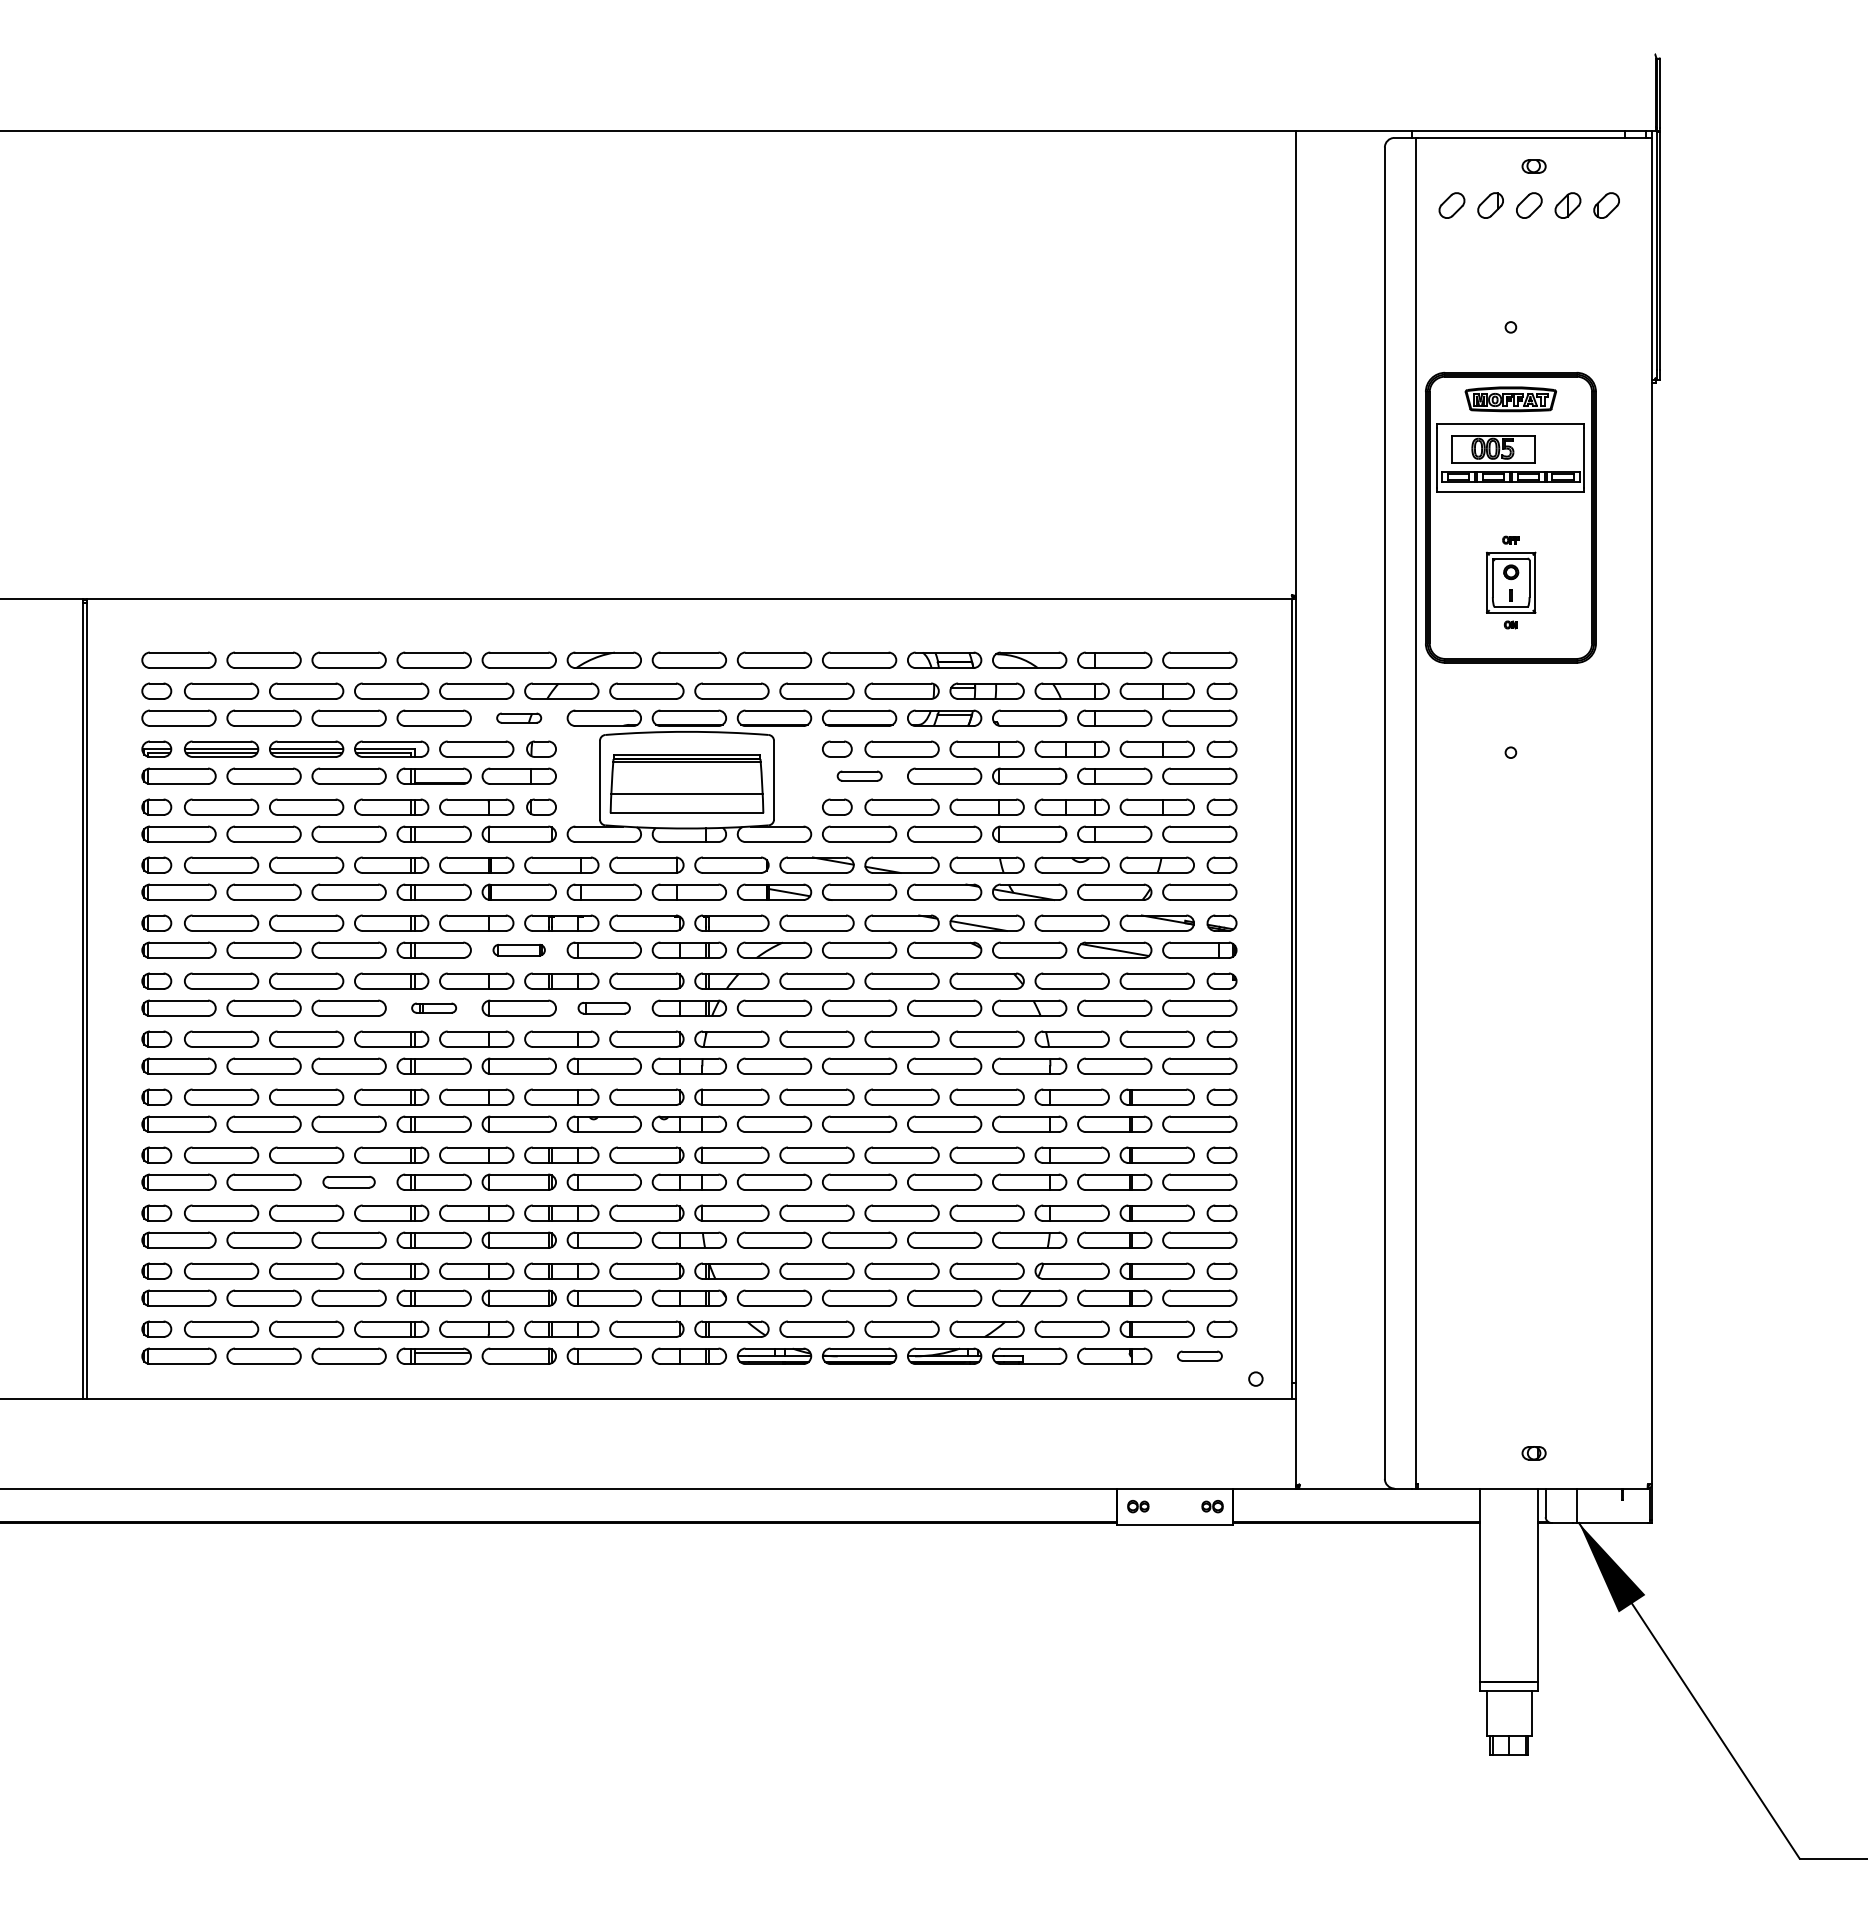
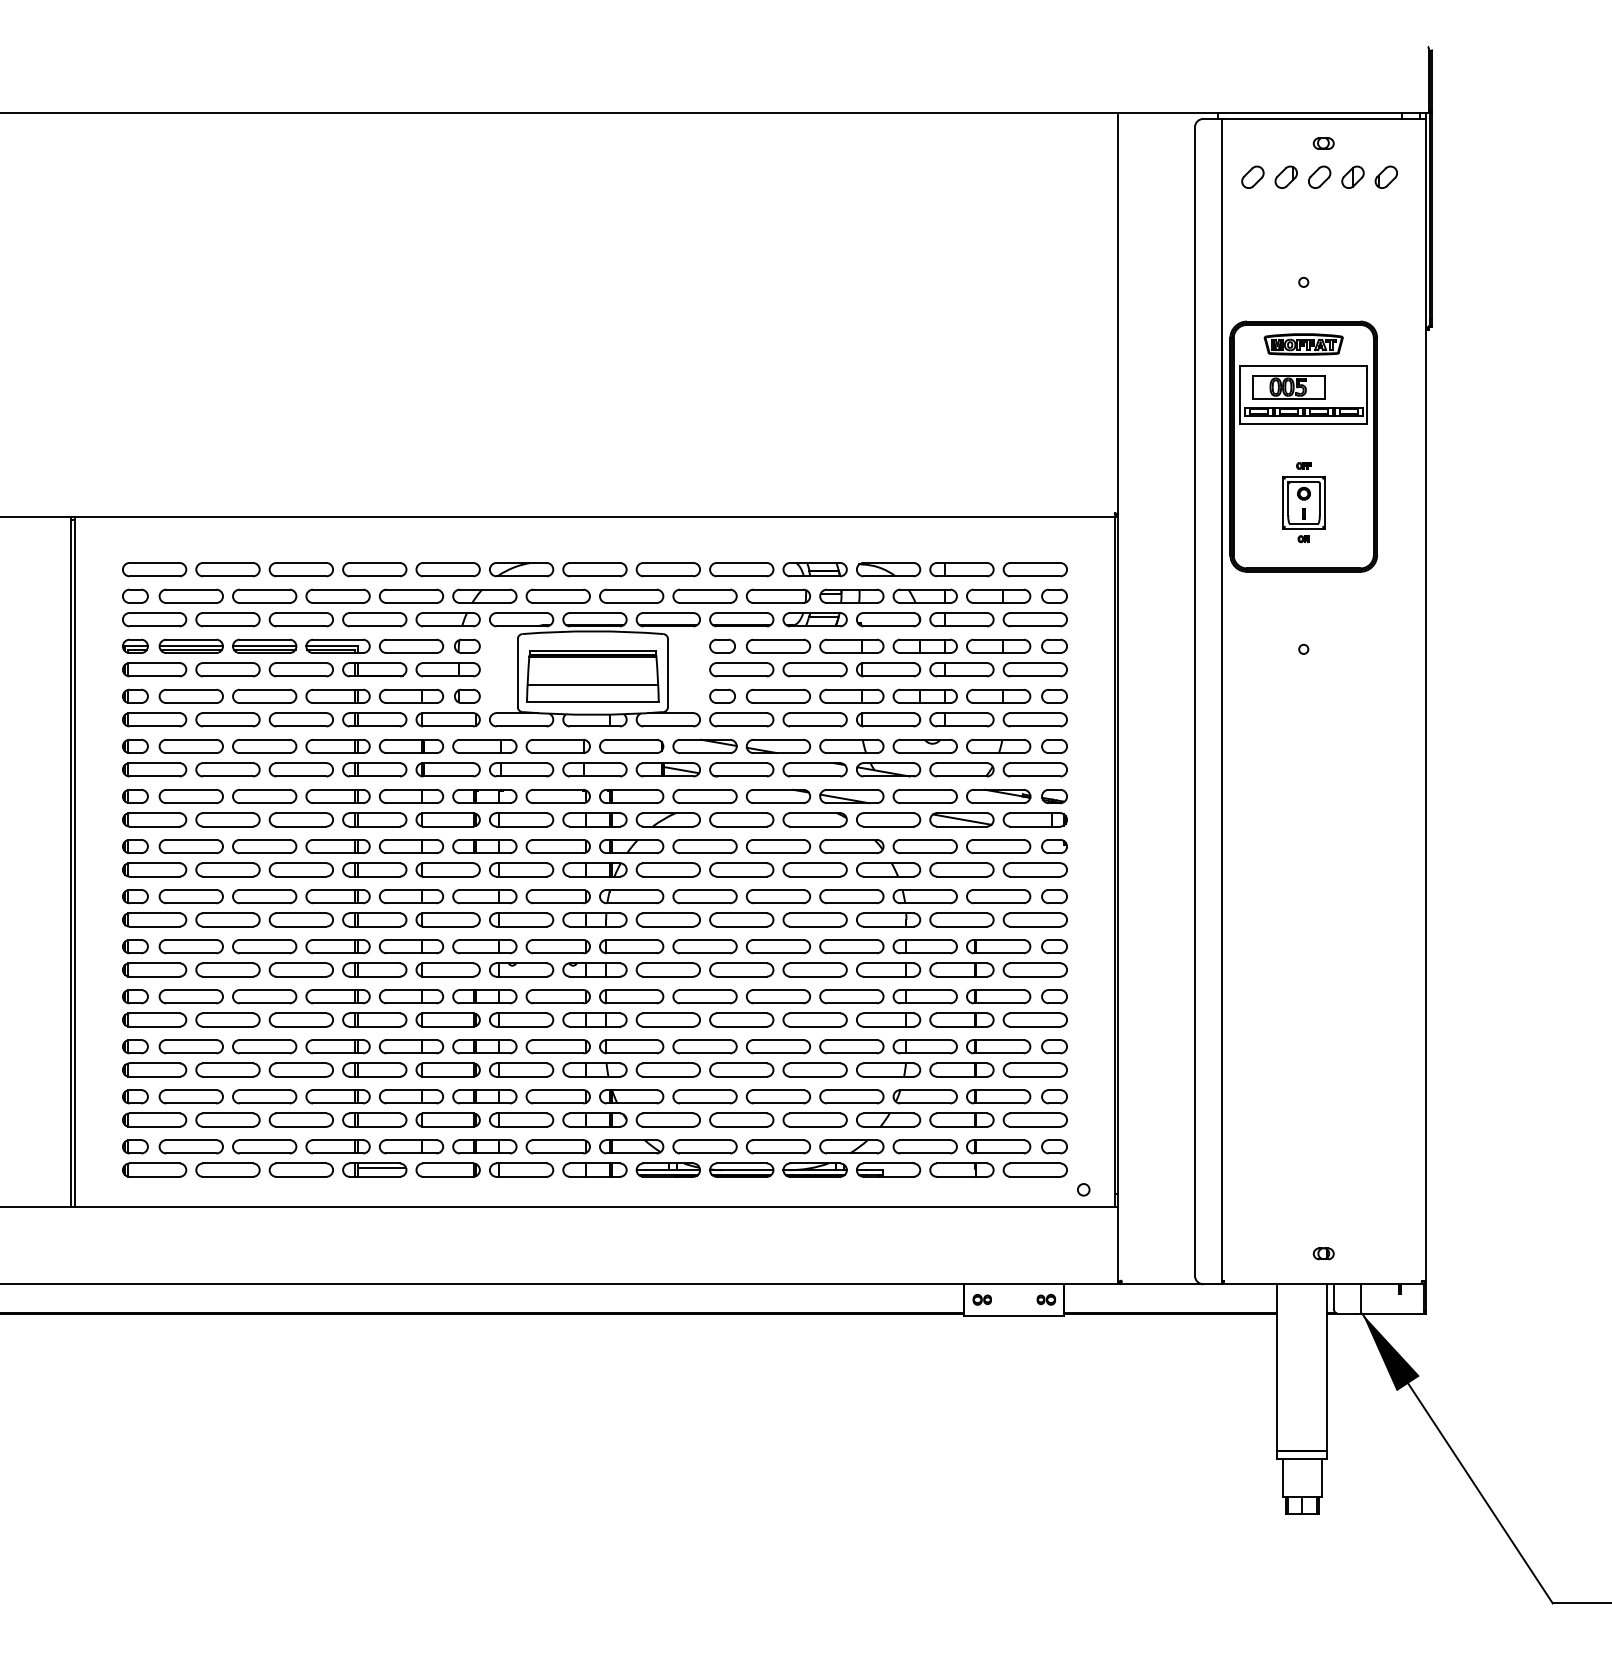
part: (518, 717) -> (447, 618), size x1.67
part: (859, 775) -> (741, 669), size x1.67
part: (518, 949) -> (447, 819), size x1.43
part: (433, 1007) -> (374, 869), size x1.67
part: (603, 1007) -> (520, 869), size x1.43
part: (348, 1181) -> (300, 1019), size x1.43
part: (1199, 1355) -> (1035, 1169), size x1.67

